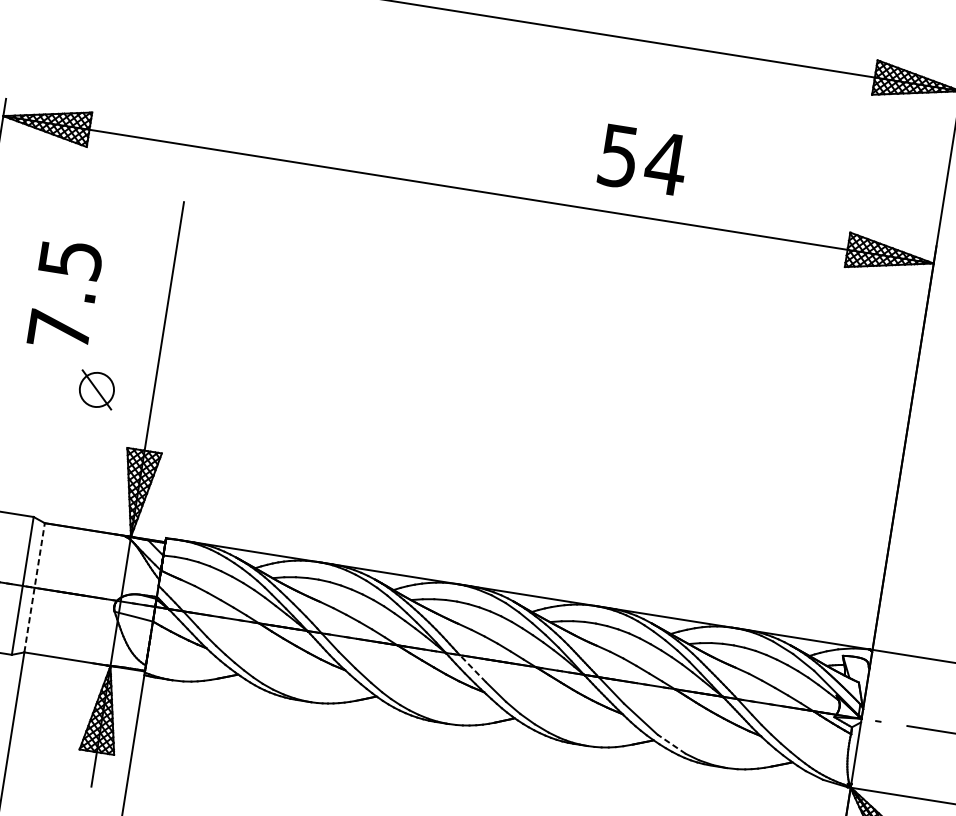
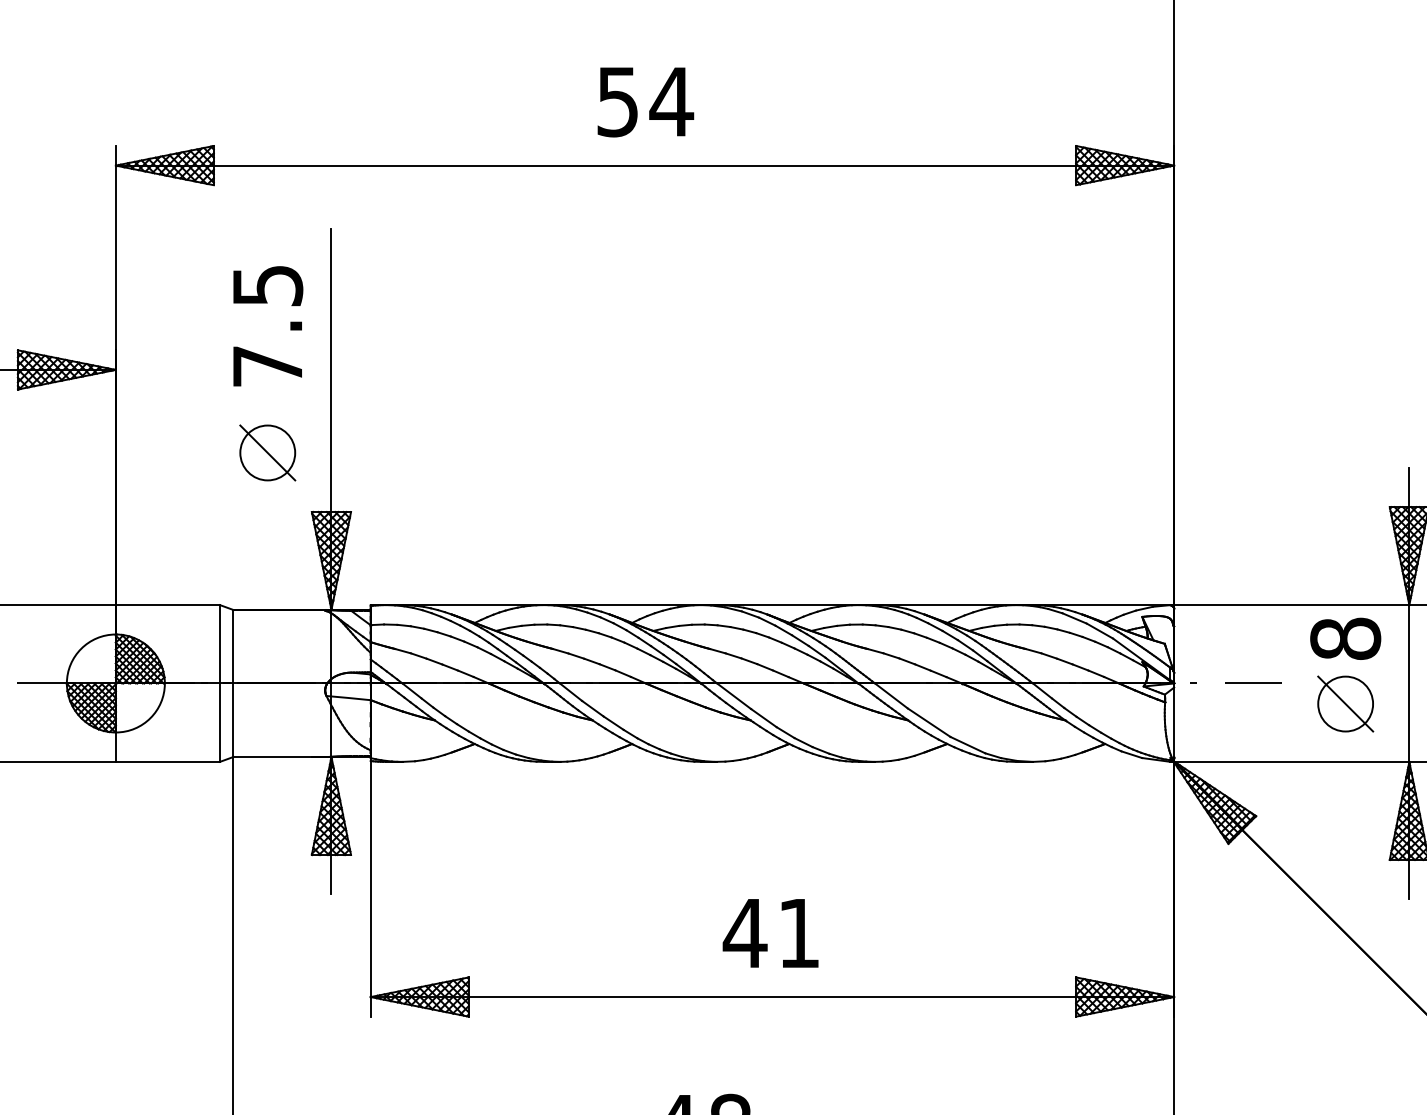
text: (643, 160) -> (645, 102), moved
text: (65, 295) -> (268, 326), moved
part: (96, 389) -> (267, 452), size x1.43
line: (34, 587) -> (233, 683), dashed -> solid
line: (472, 667) -> (733, 695), dashed -> solid
line: (671, 743) -> (967, 744), dashed -> solid

